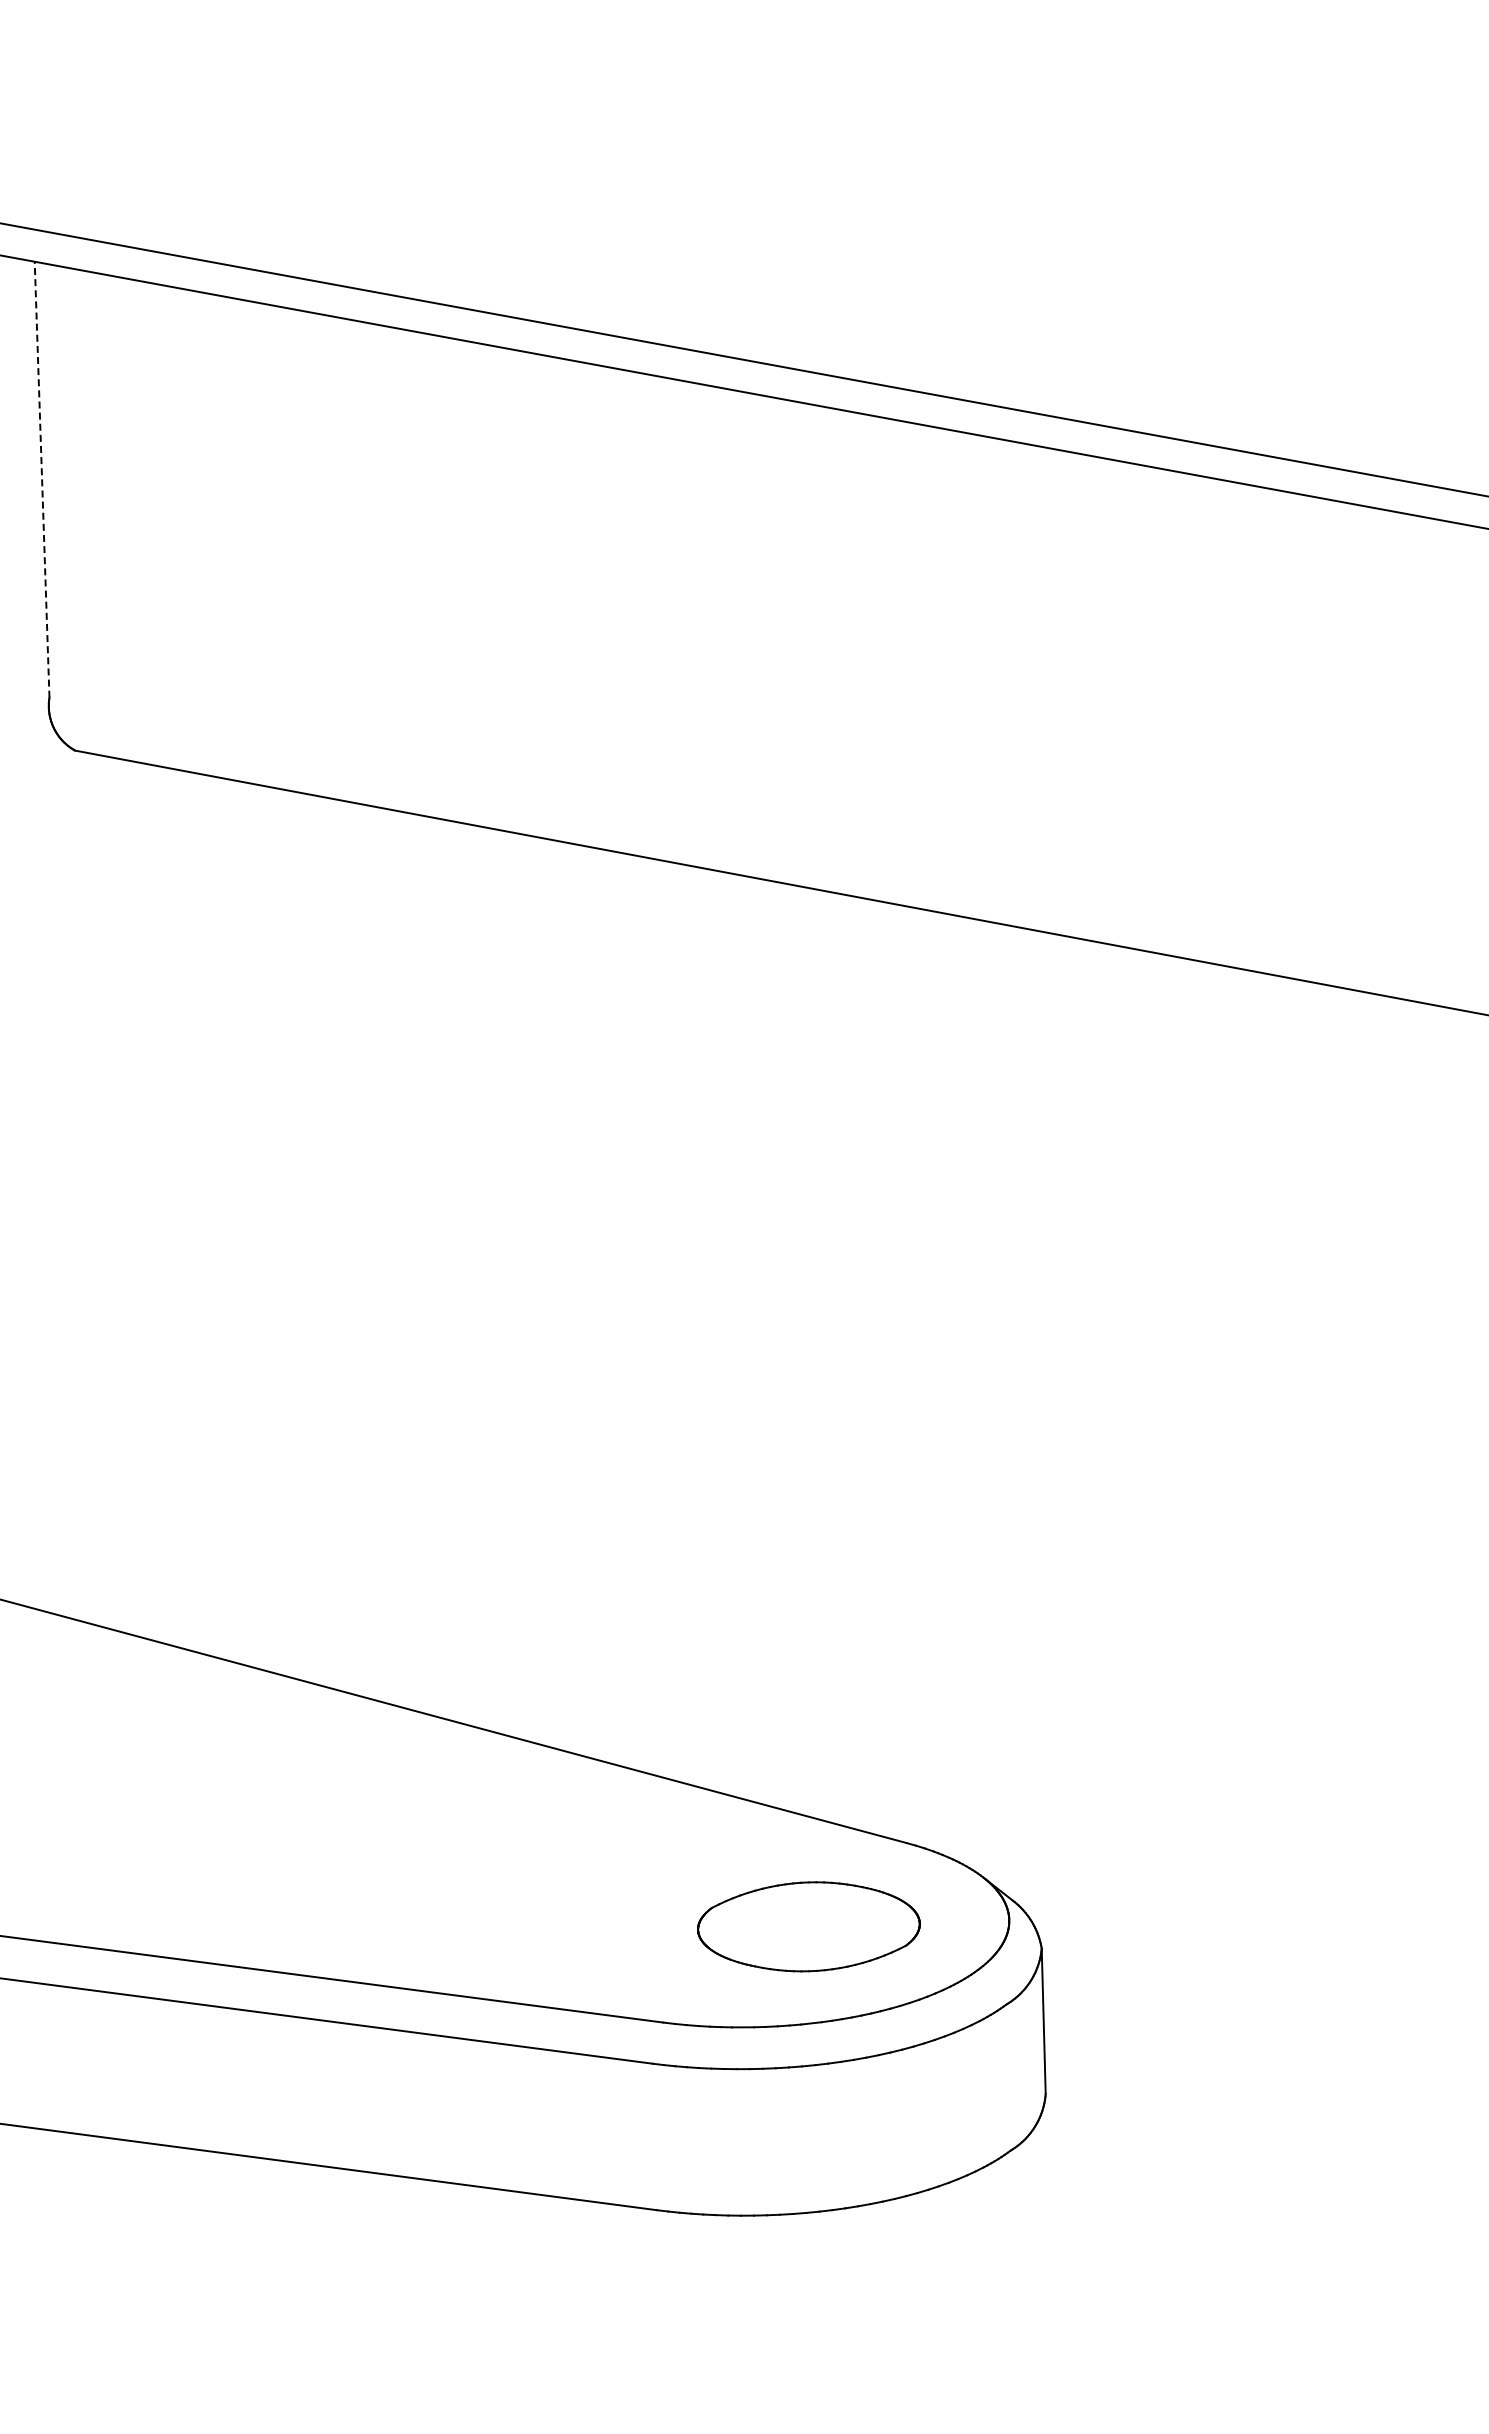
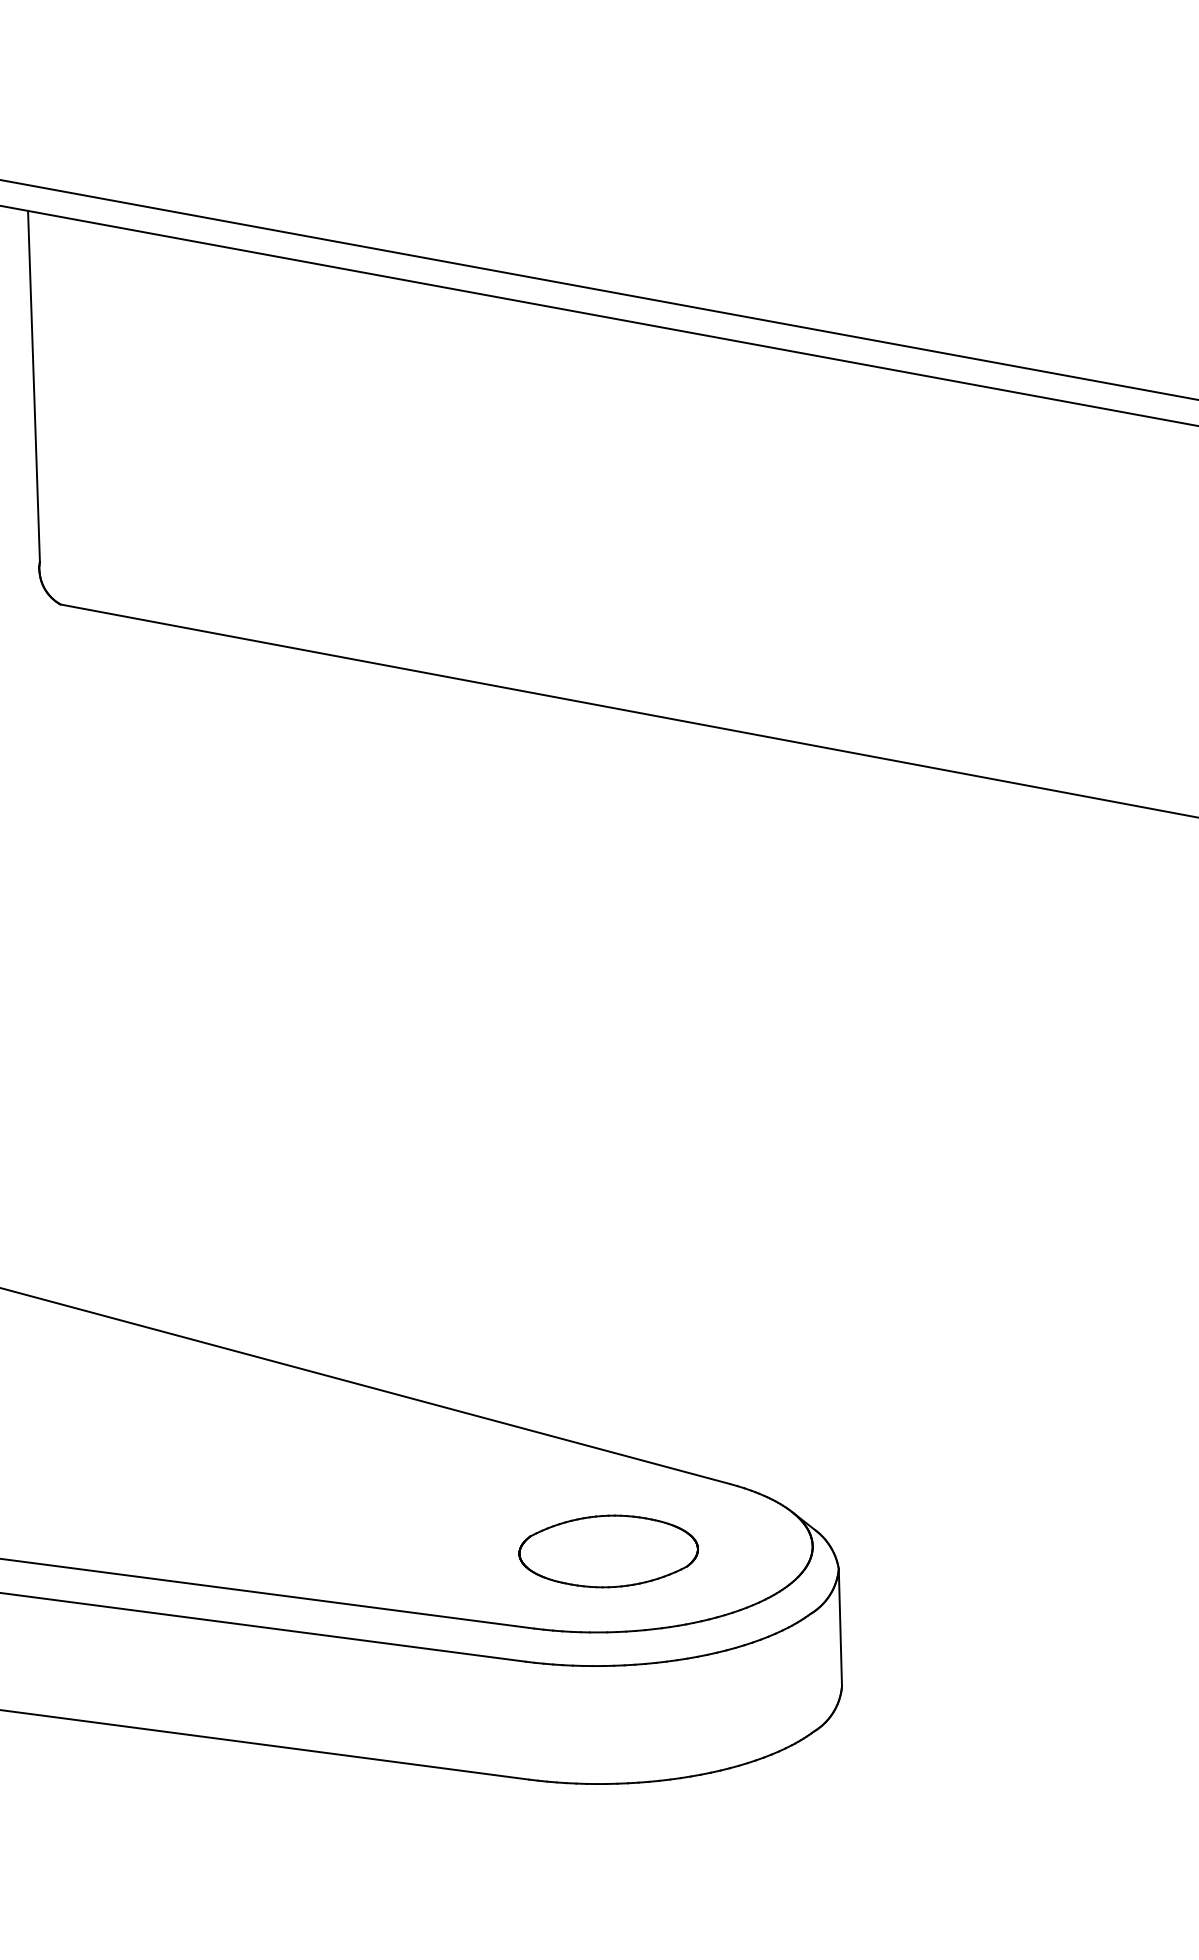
line: (42, 479) -> (34, 386), dashed -> solid
part: (808, 1926) -> (608, 1551), moved

